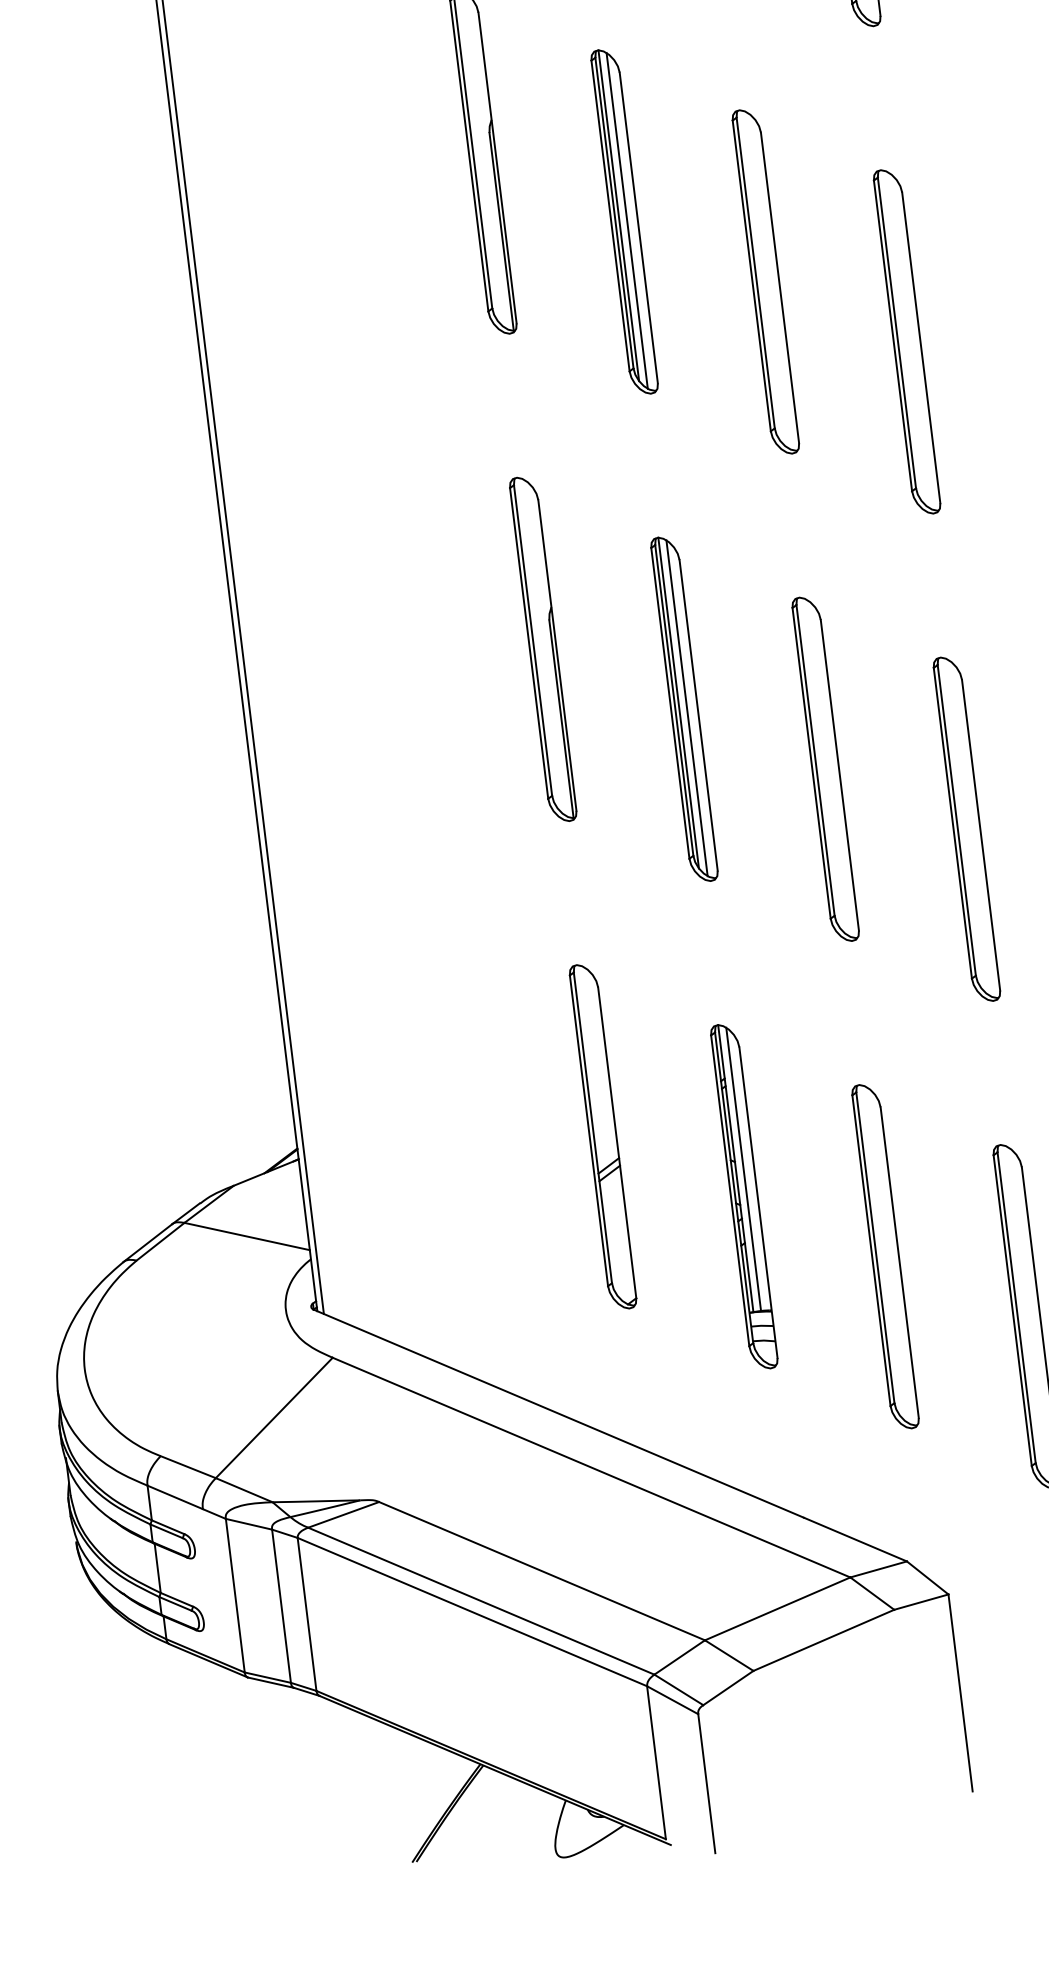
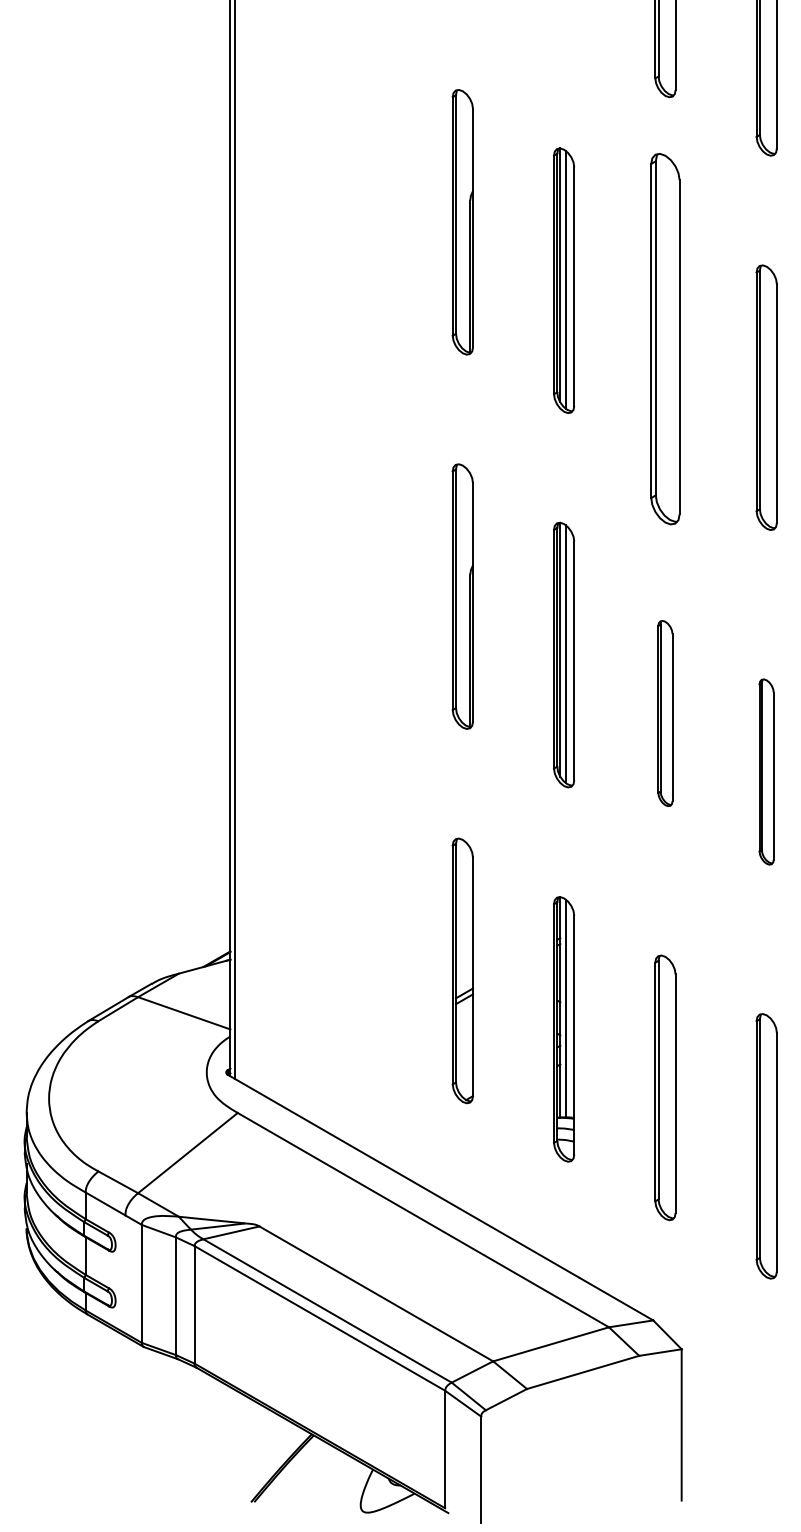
part: (765, 282) -> (665, 339), size x1.4
part: (825, 769) -> (665, 713), size x0.7
part: (966, 828) -> (766, 771), size x0.7

